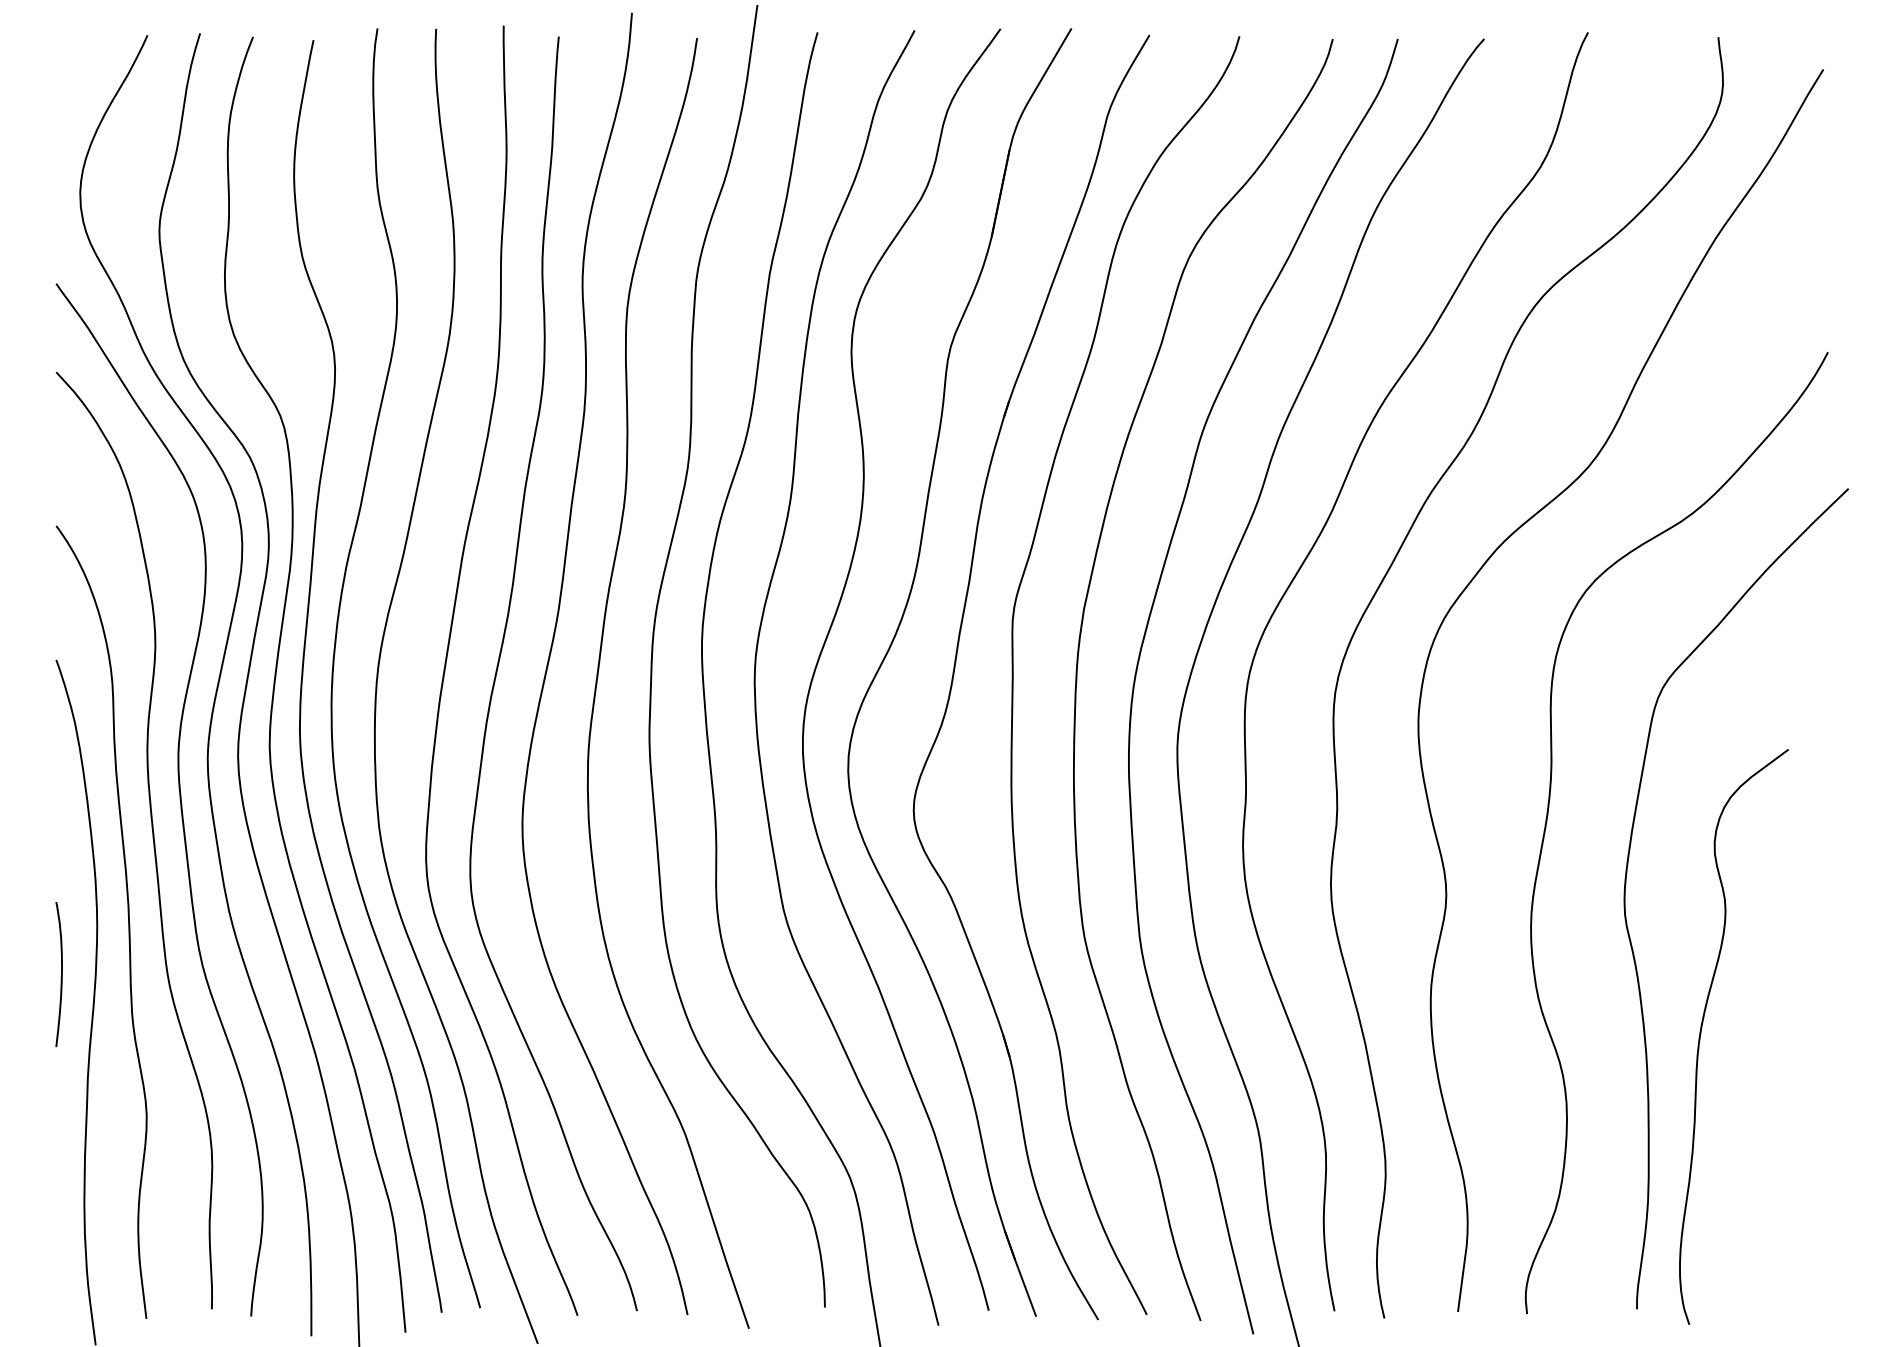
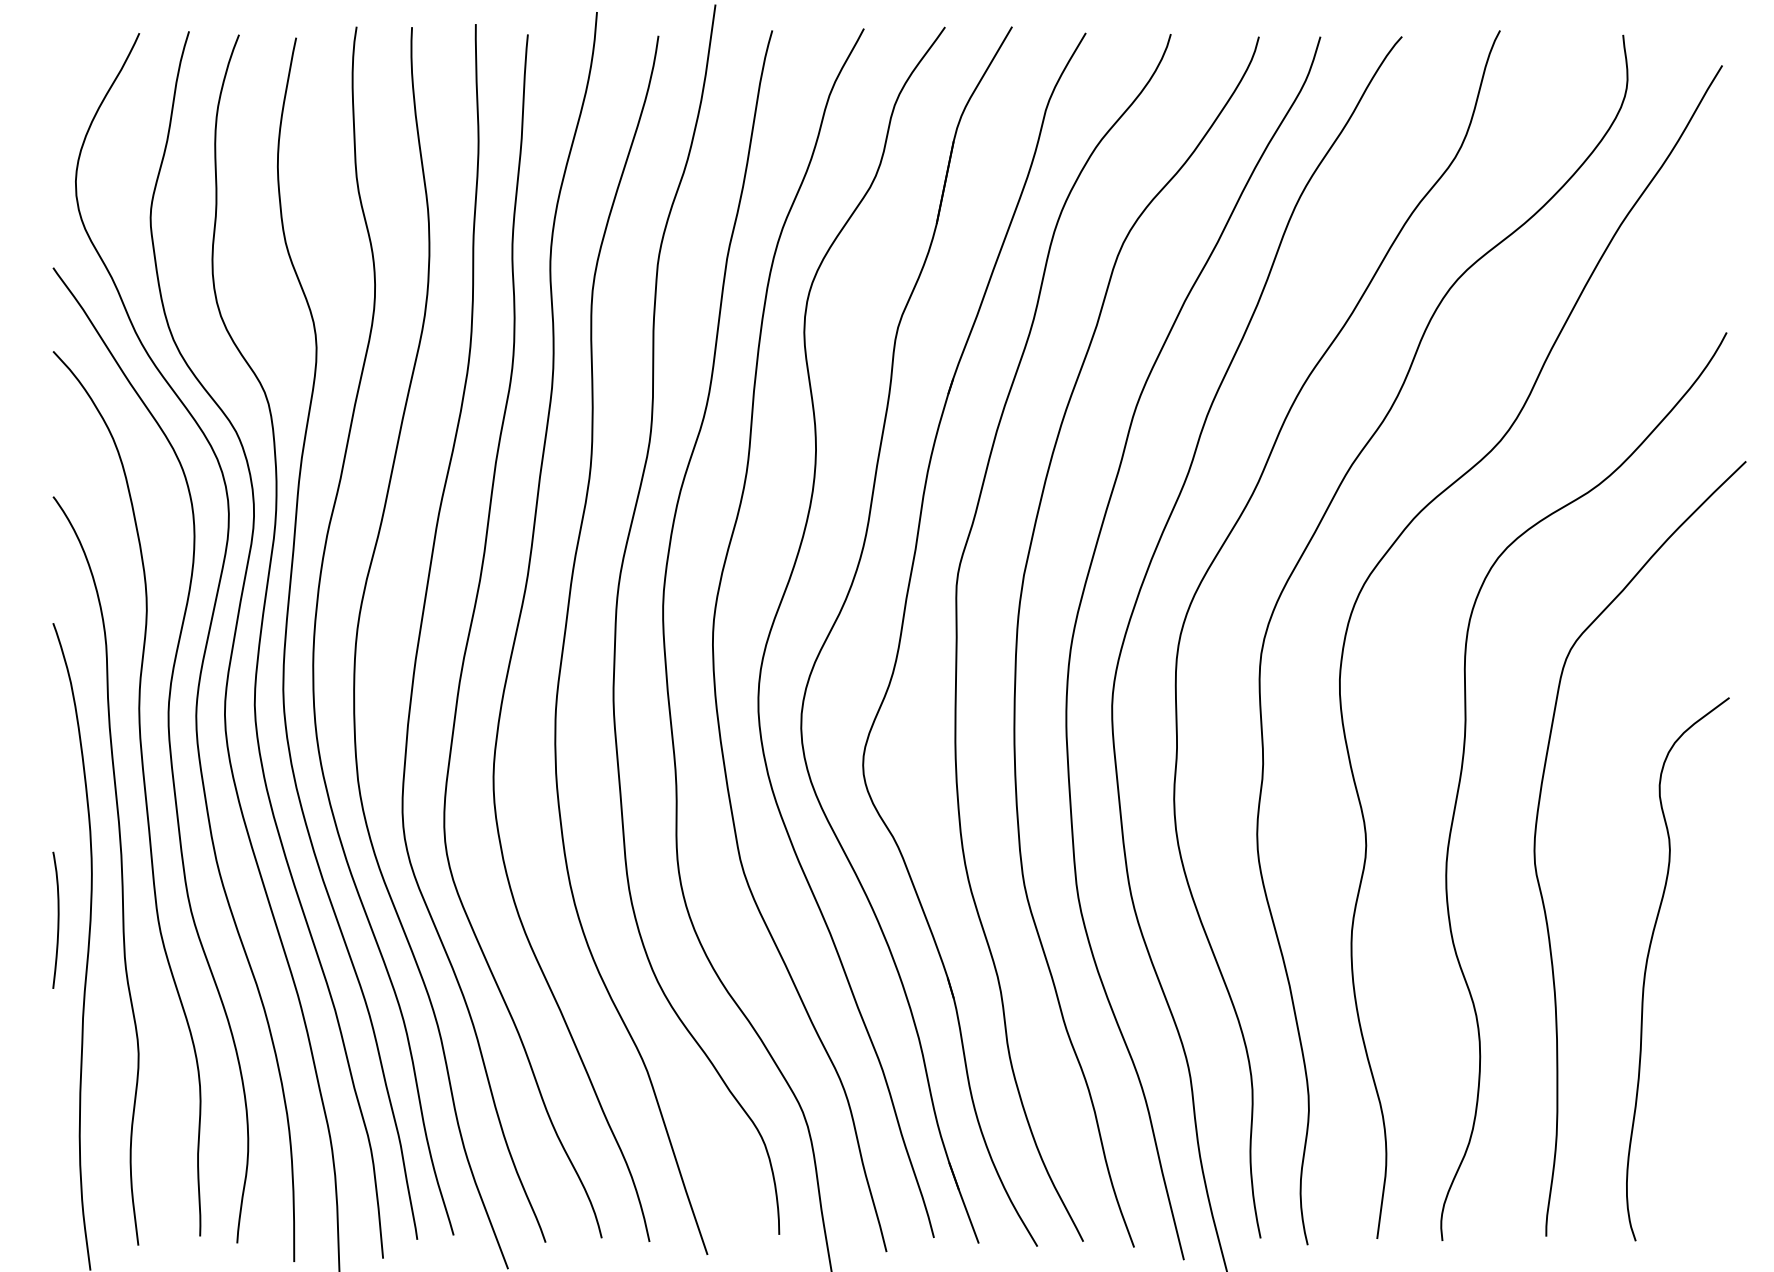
curve: (1701, 1032) -> (1647, 965), moved

